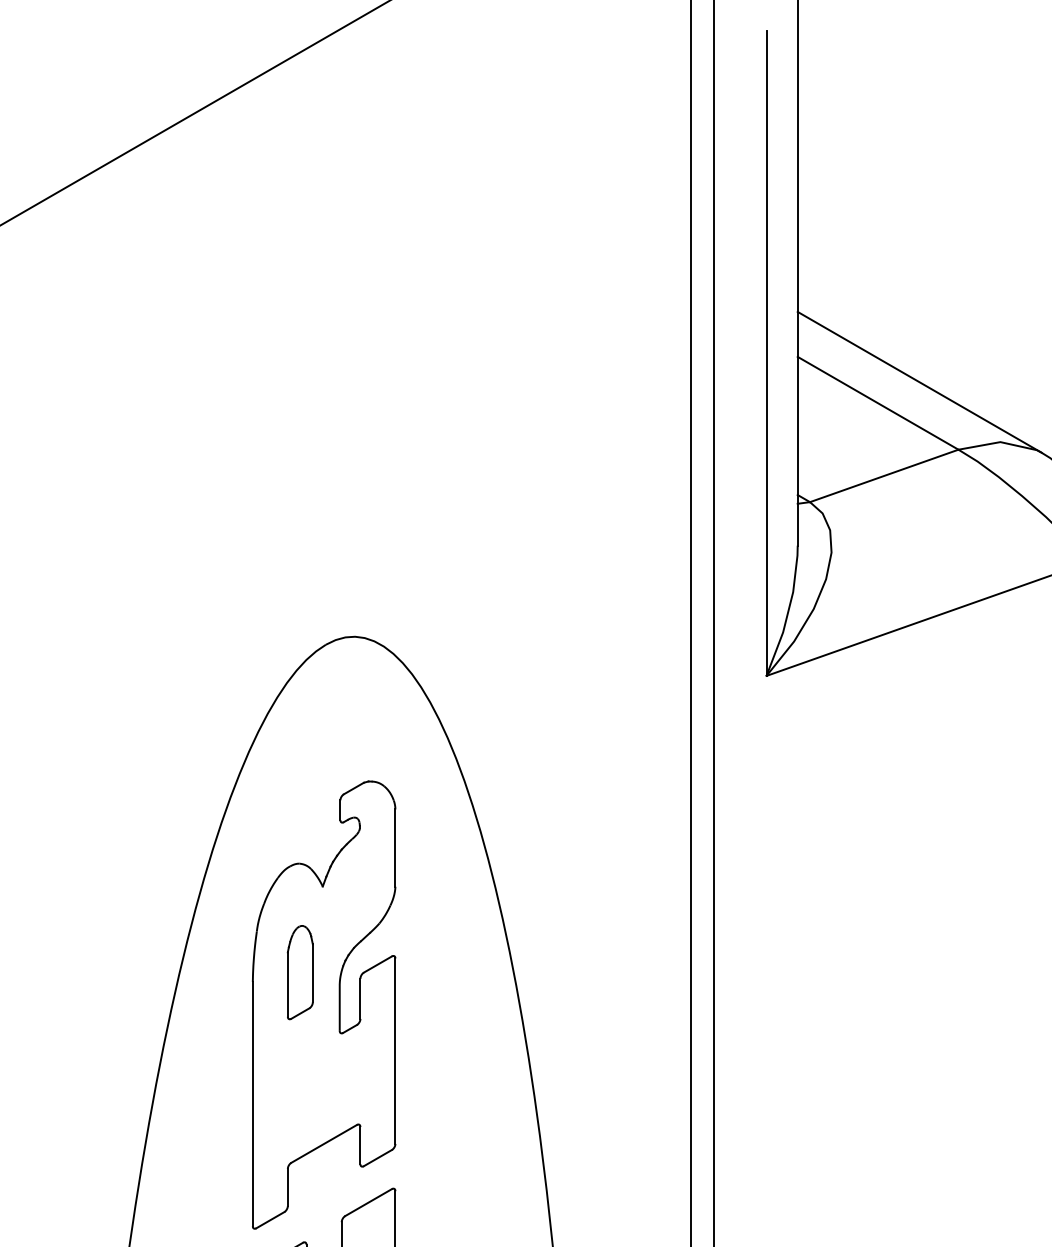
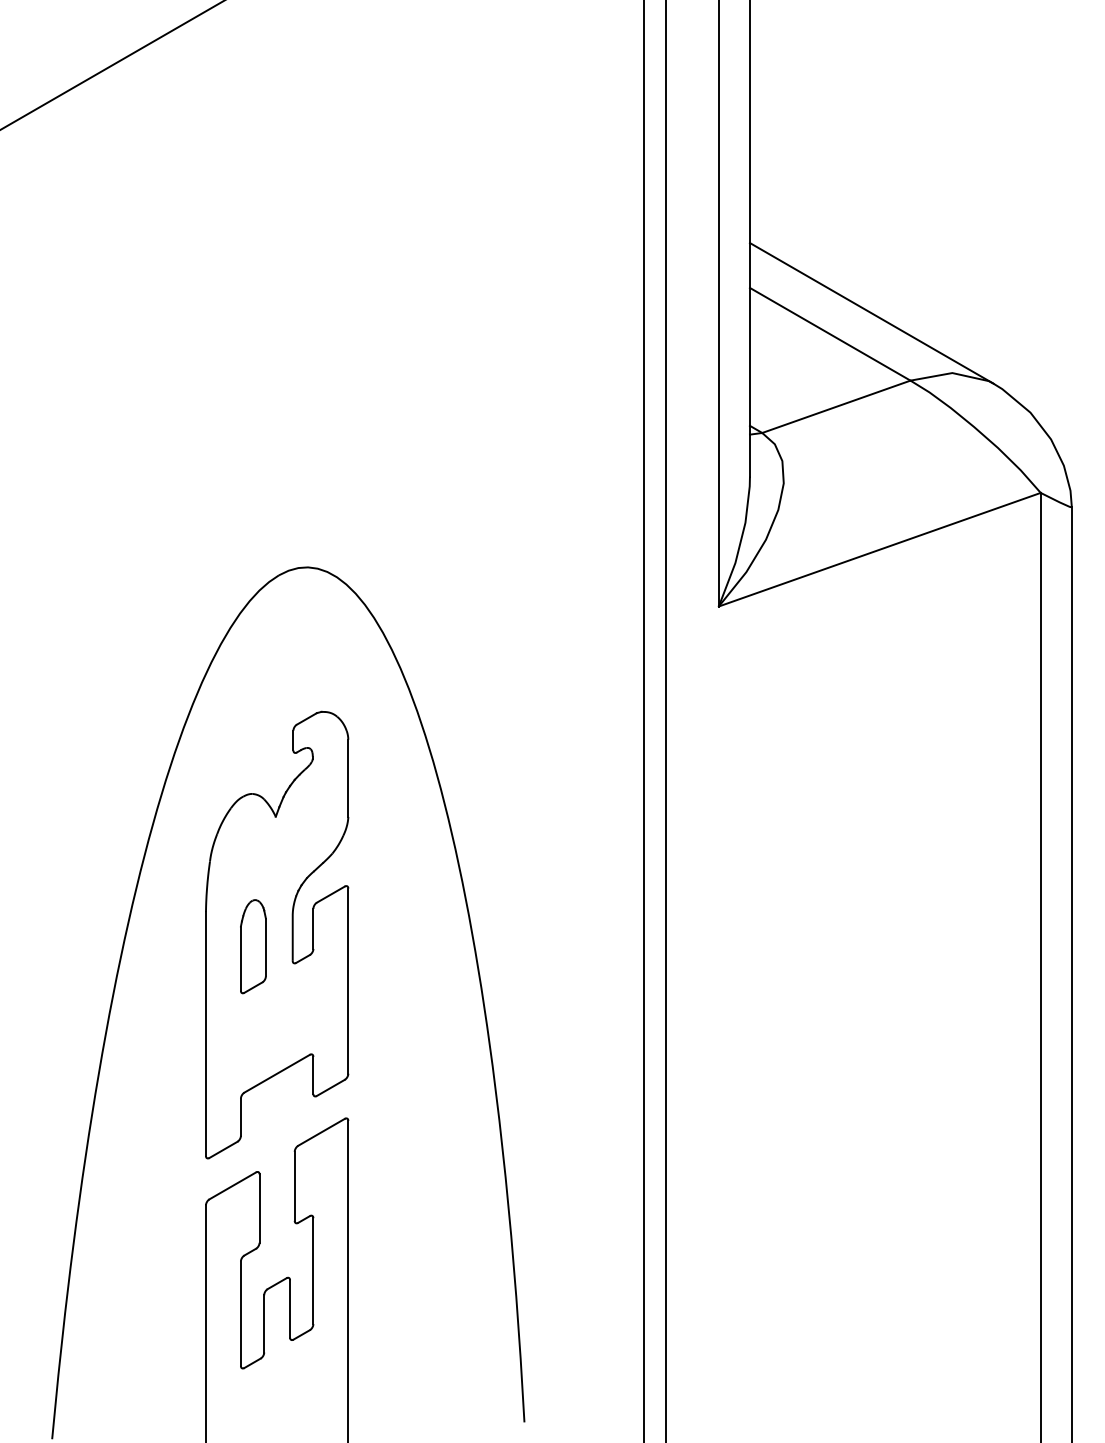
part: (300, 972) -> (253, 946), moved

